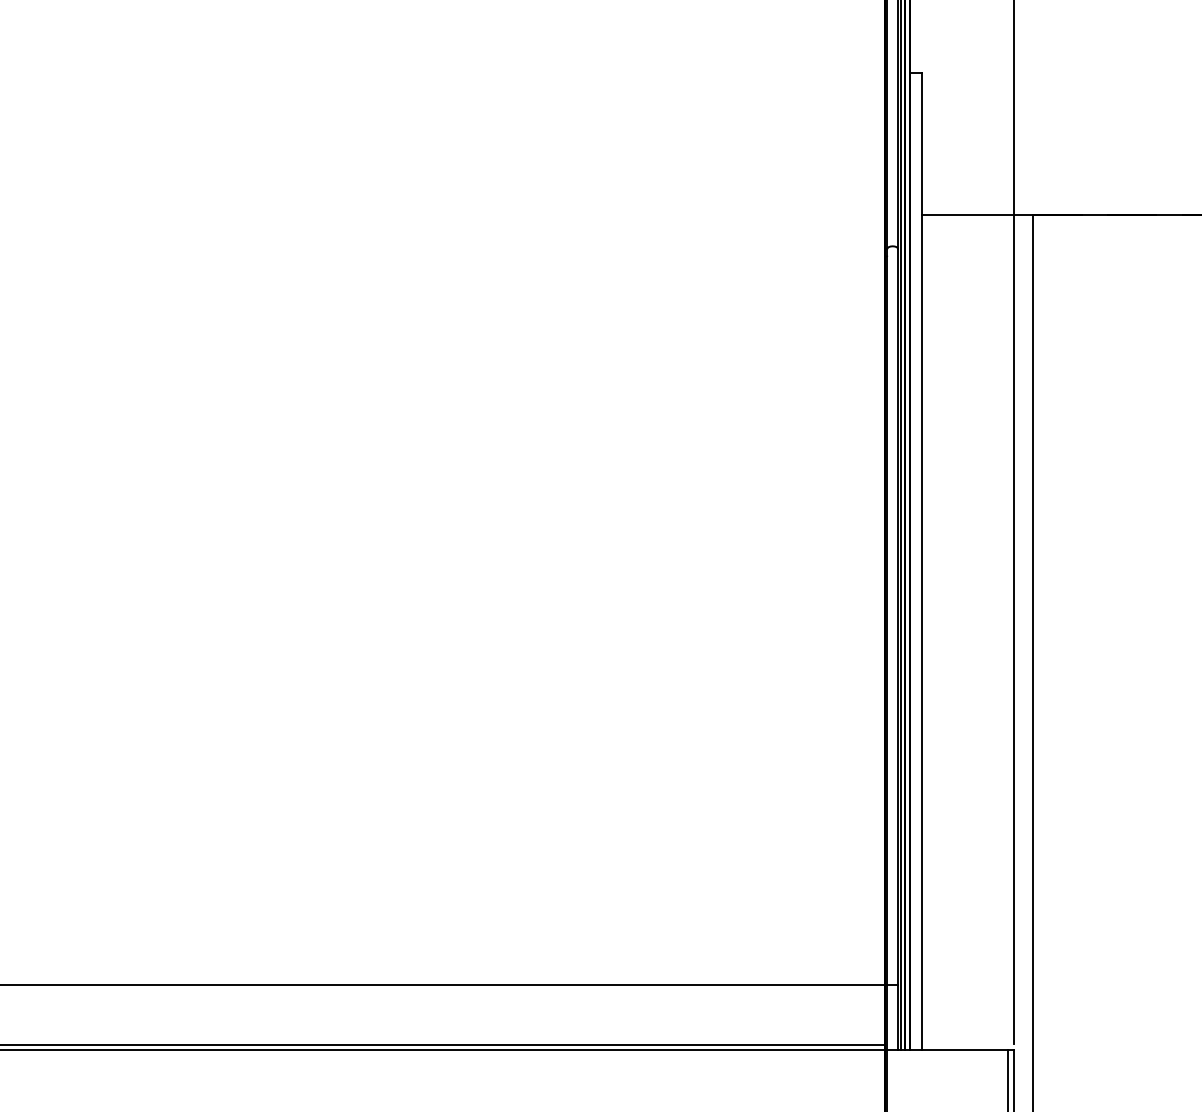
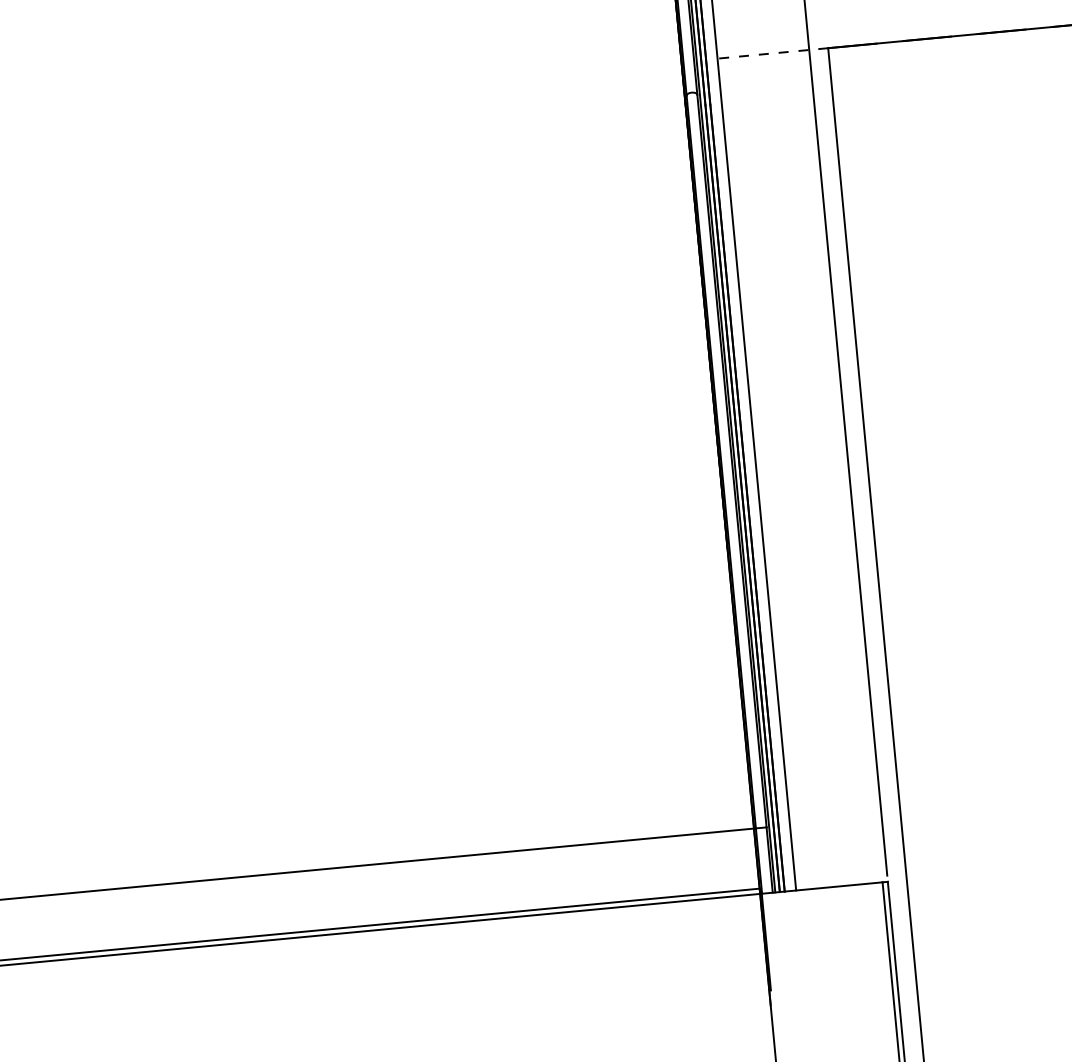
line: (977, 214) -> (773, 52), solid -> dashed

